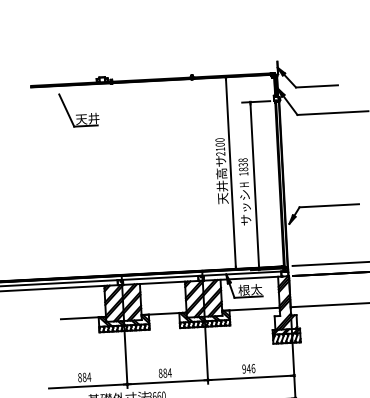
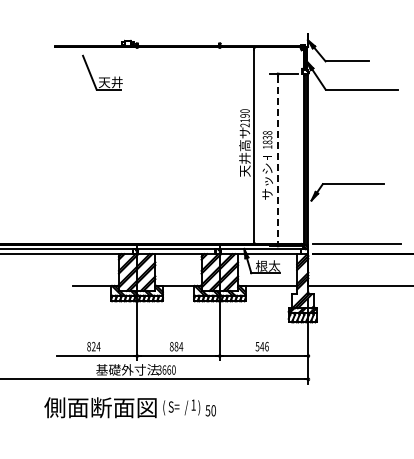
text: (219, 144) -> (244, 115), 2100 -> 2190
line: (255, 185) -> (278, 159), solid -> dashed
text: (244, 367) -> (257, 345), 946 -> 546
text: (84, 377) -> (93, 346), 884 -> 824

